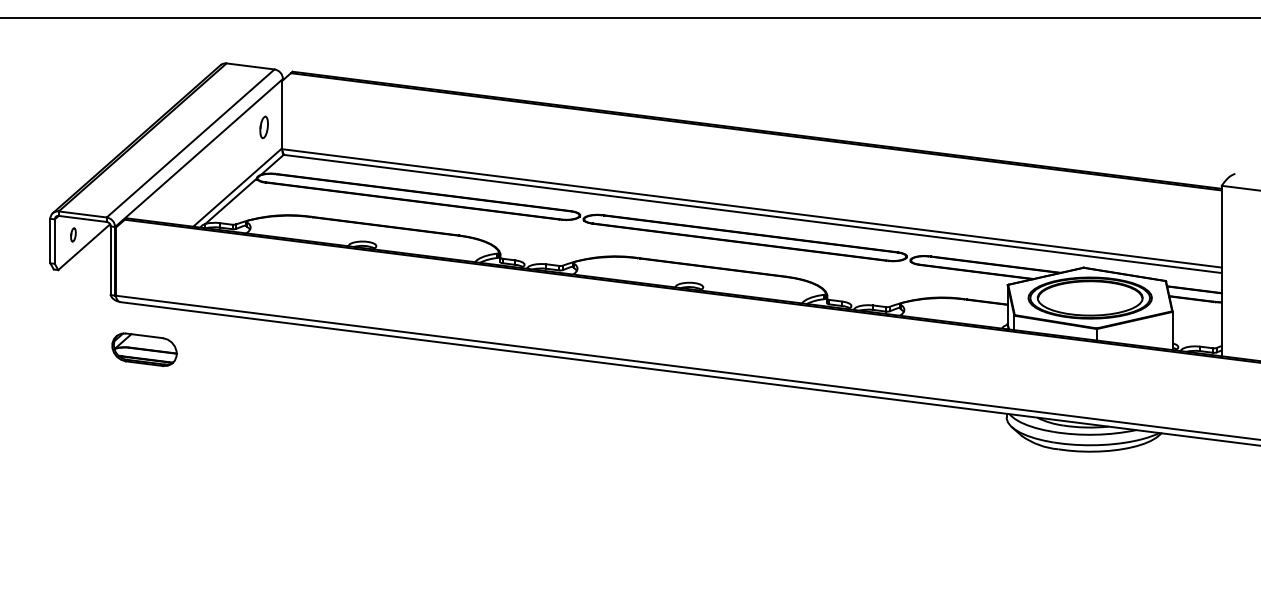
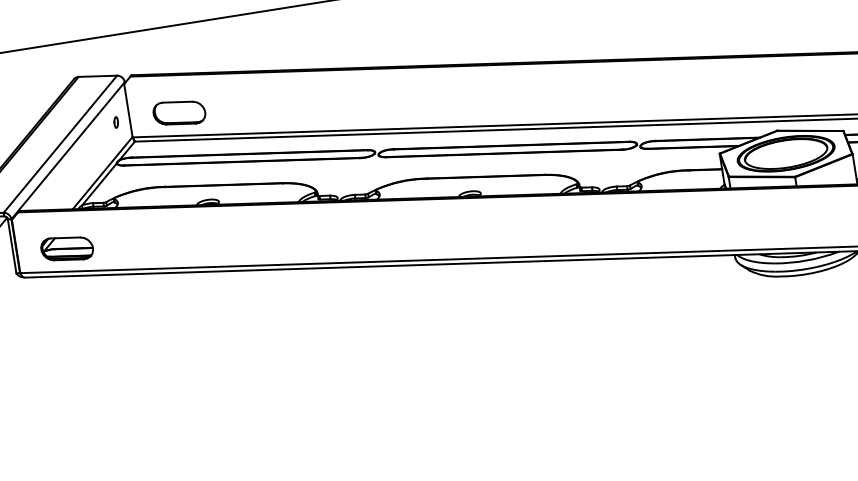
part: (264, 127) -> (116, 122), size x0.62
part: (344, 128) -> (179, 113), added
part: (144, 349) -> (67, 248), moved

